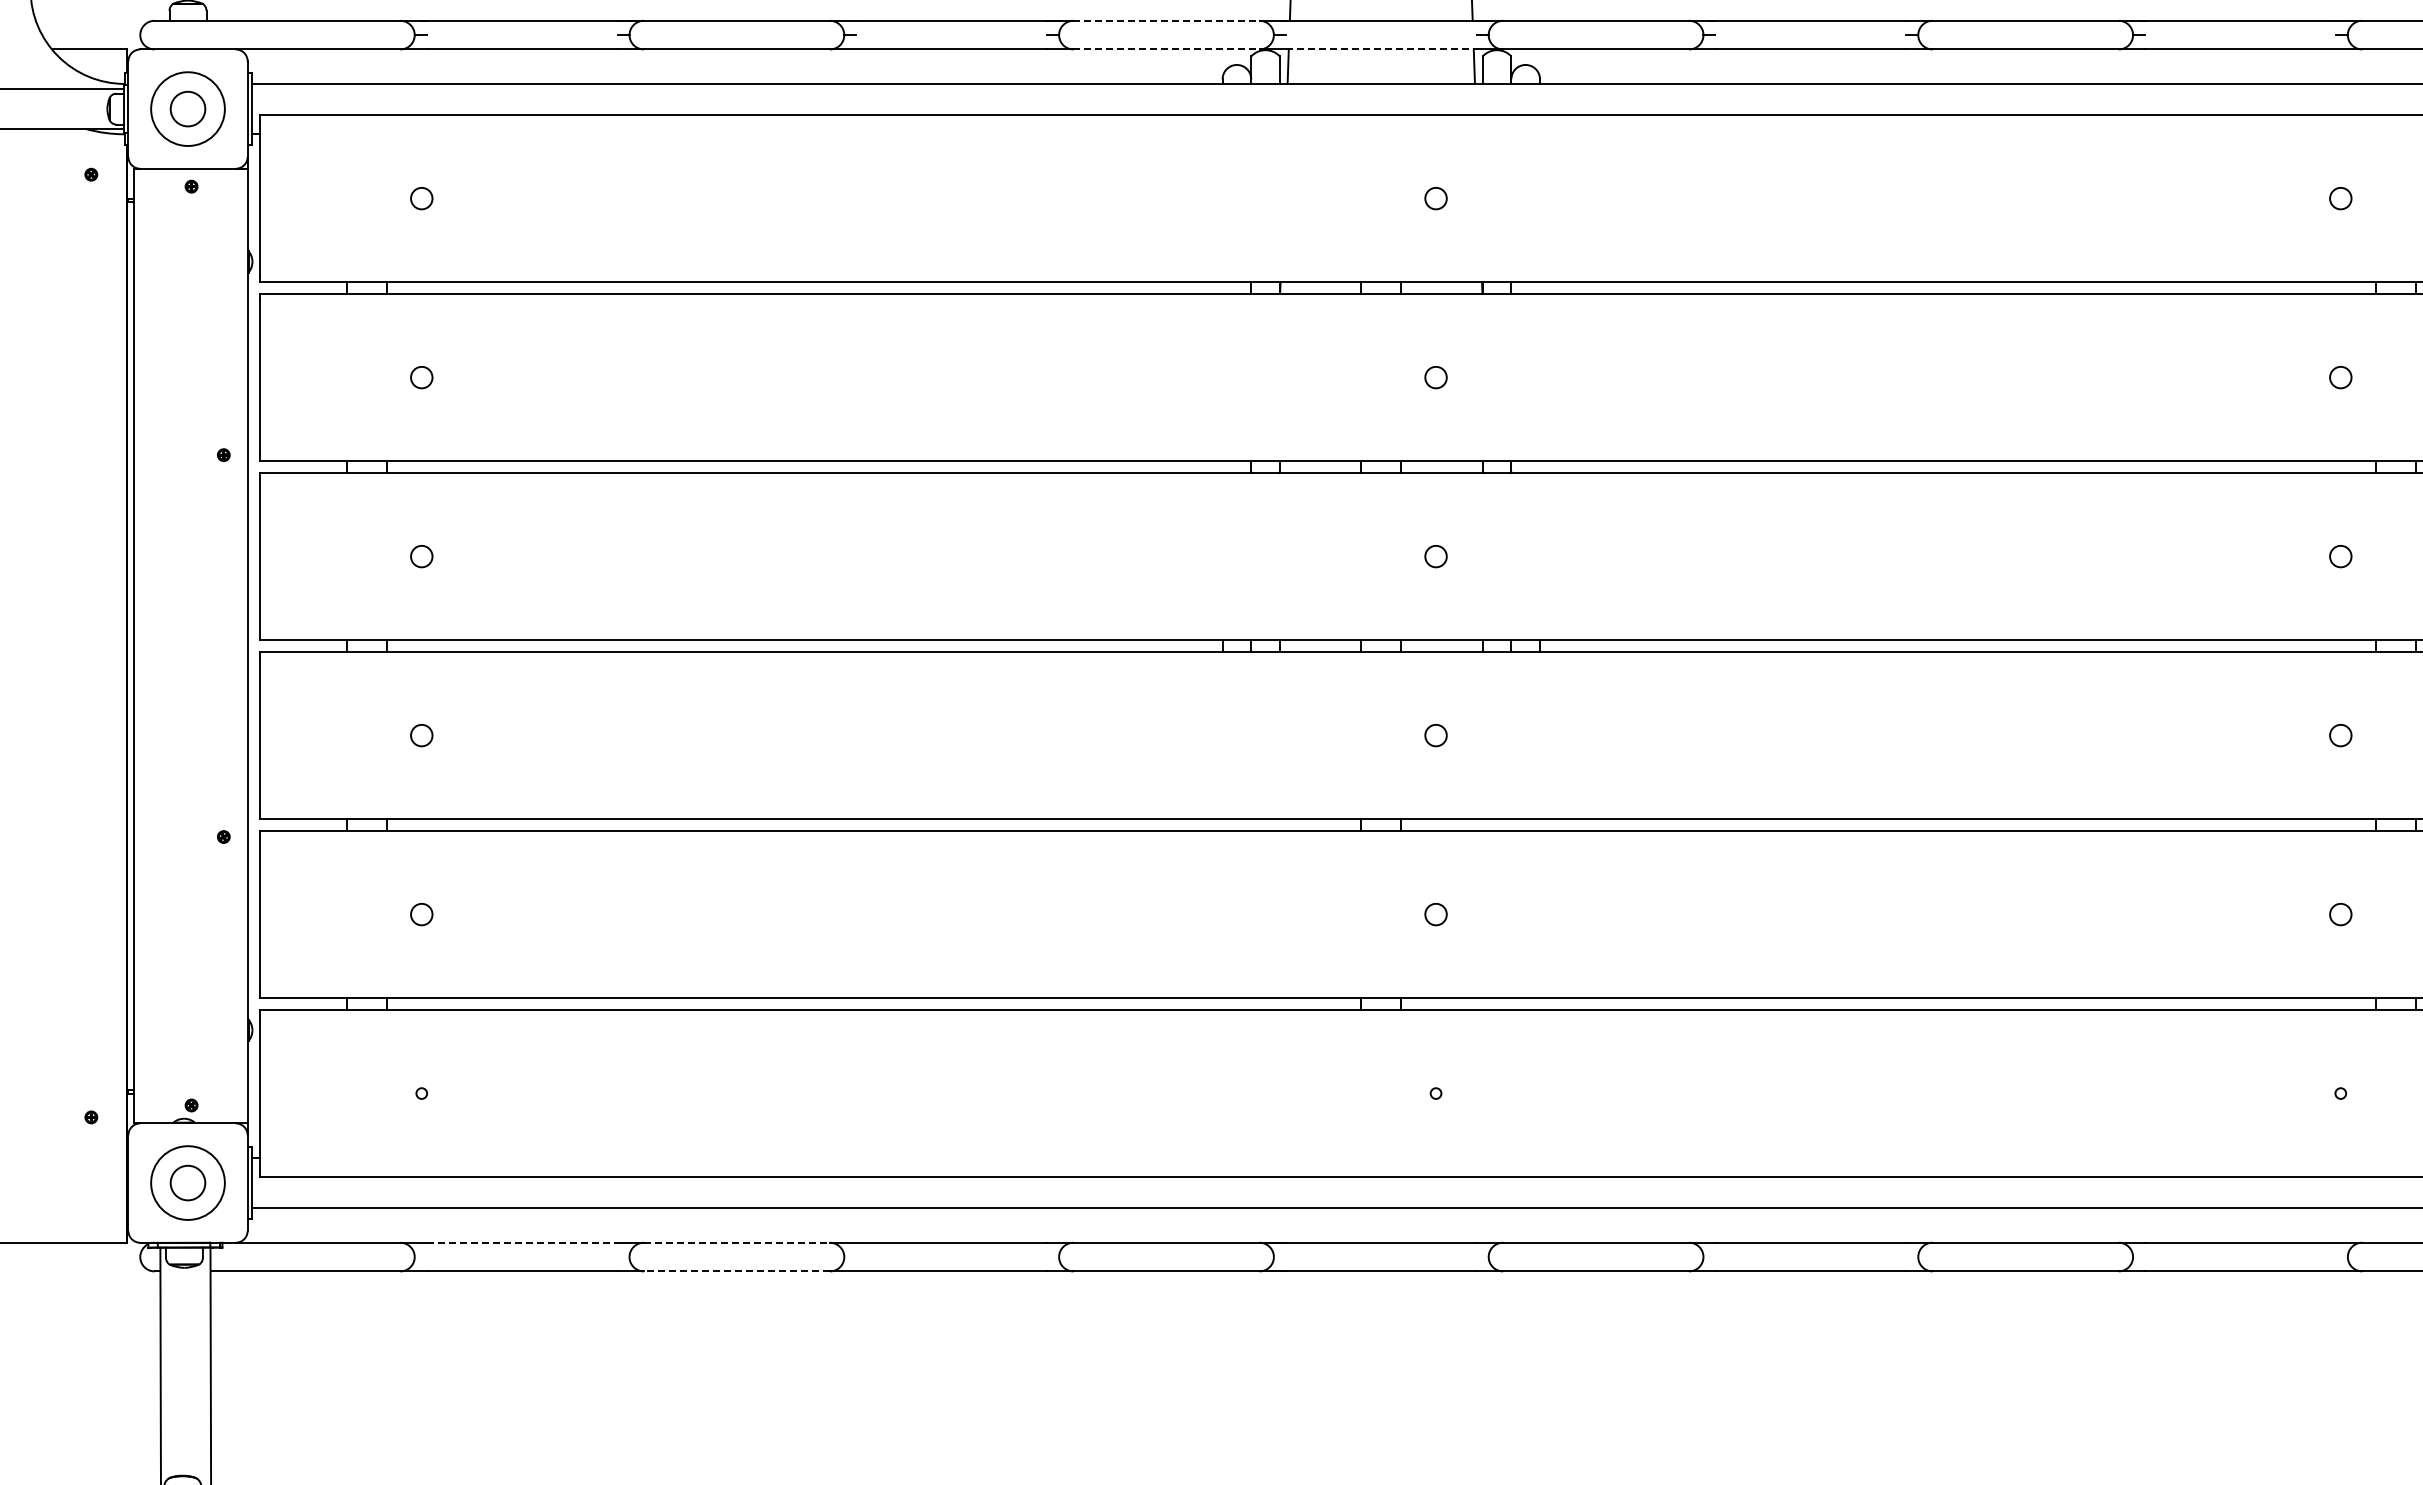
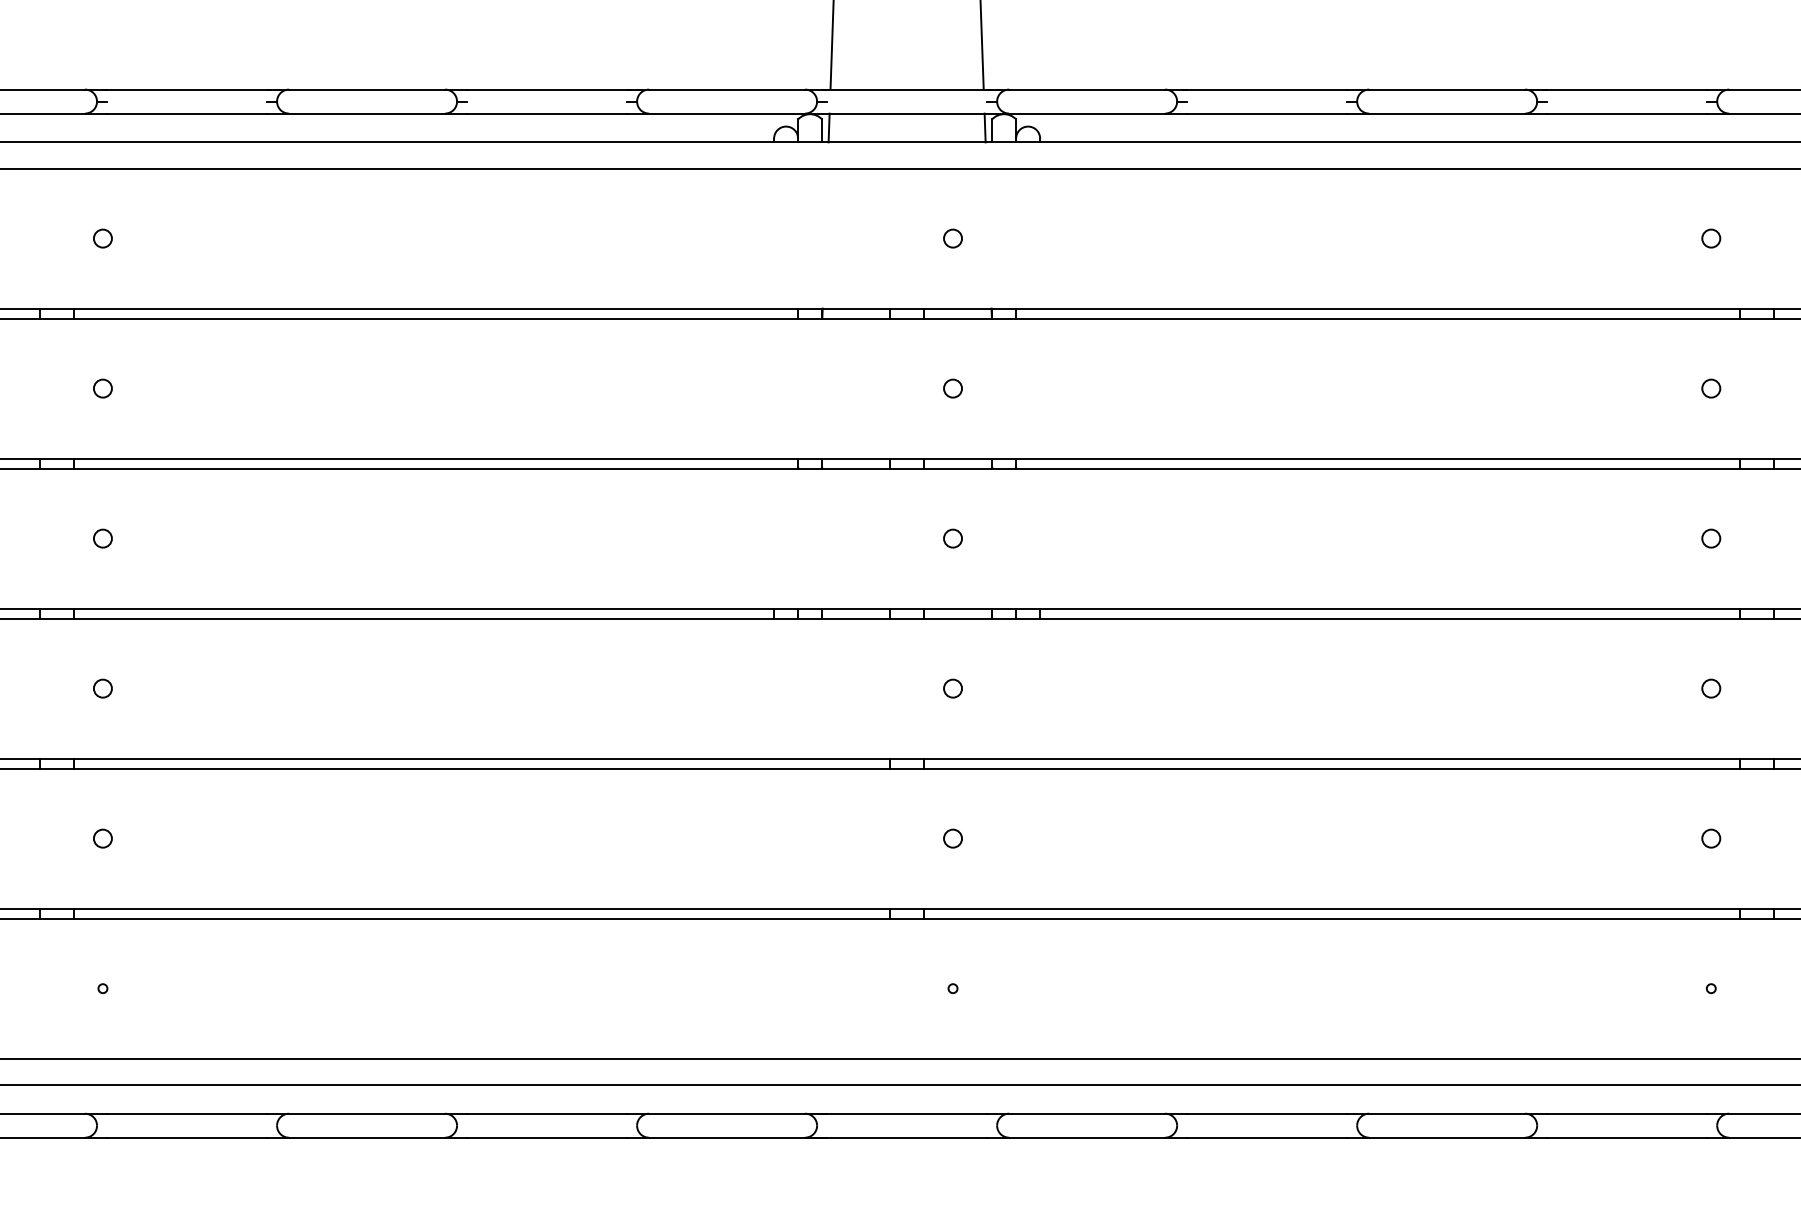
line: (1167, 20) -> (727, 89), dashed -> solid
line: (1167, 49) -> (727, 113), dashed -> solid
line: (1381, 49) -> (907, 113), dashed -> solid
line: (522, 1242) -> (187, 1113), dashed -> solid
line: (737, 1242) -> (367, 1113), dashed -> solid
line: (736, 1271) -> (366, 1137), dashed -> solid

